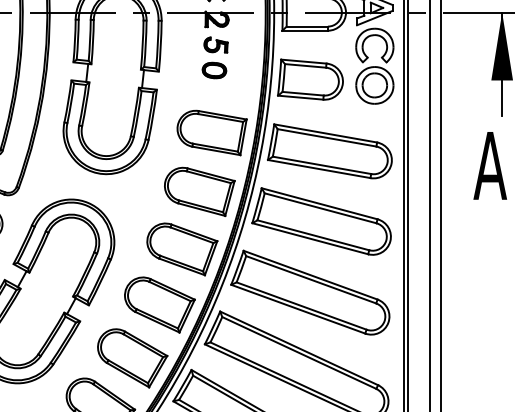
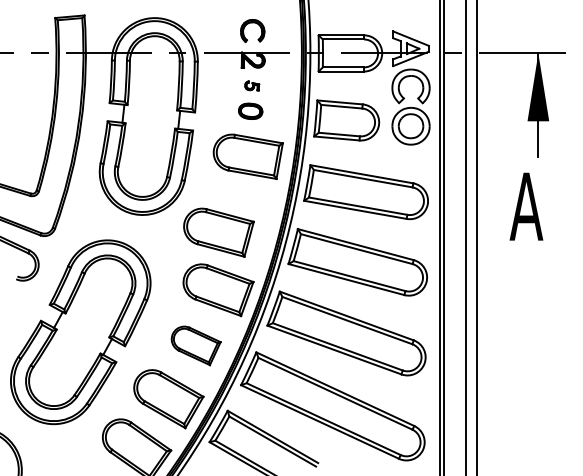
part: (215, 44) -> (251, 85), size x0.6
part: (211, 132) -> (247, 156), moved
part: (199, 191) -> (218, 232), moved
part: (160, 304) -> (196, 345), size x0.7

